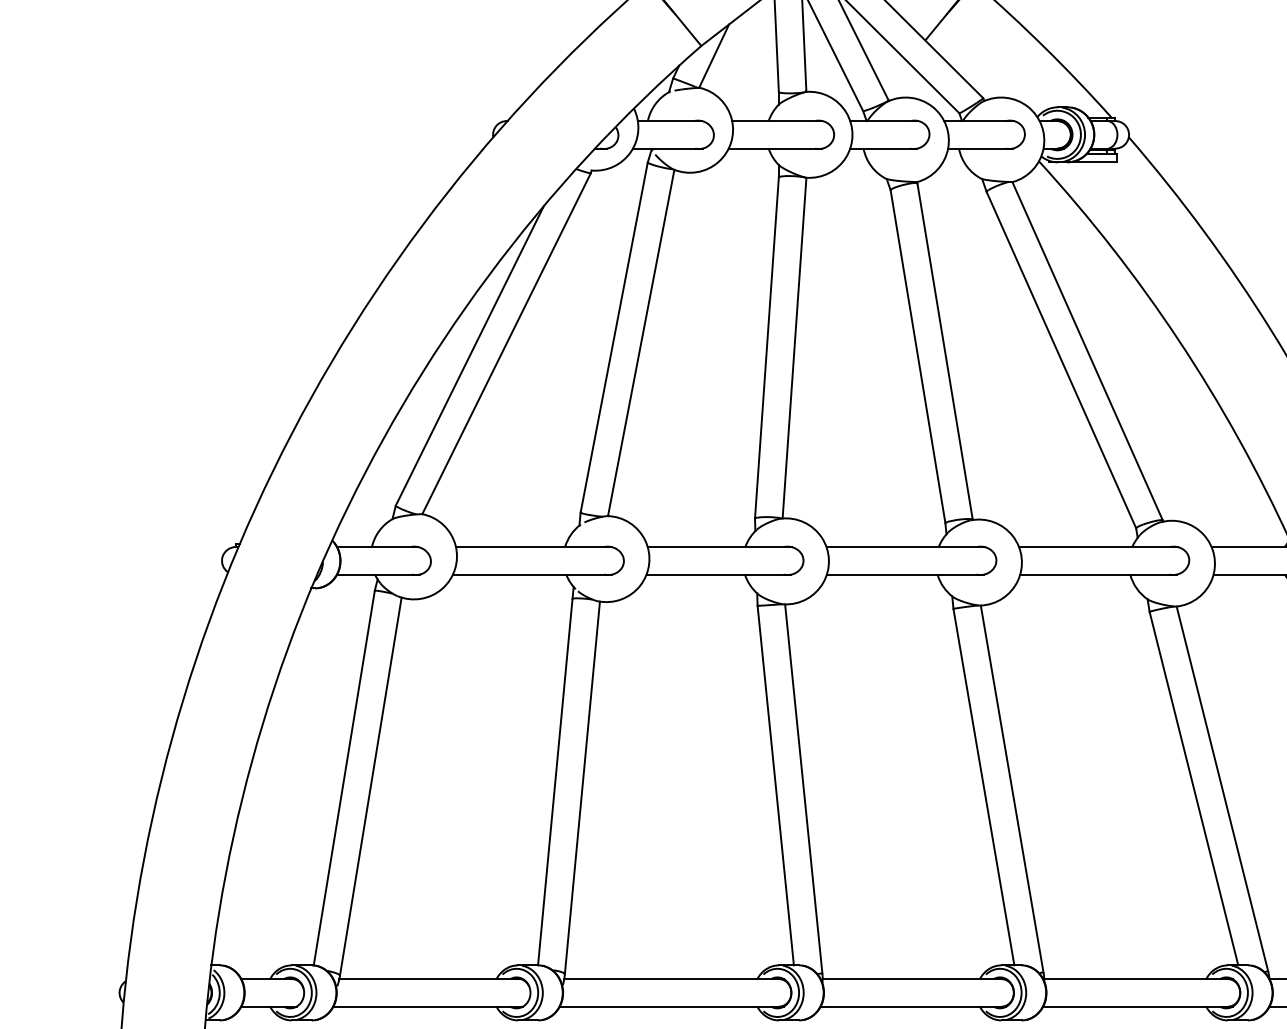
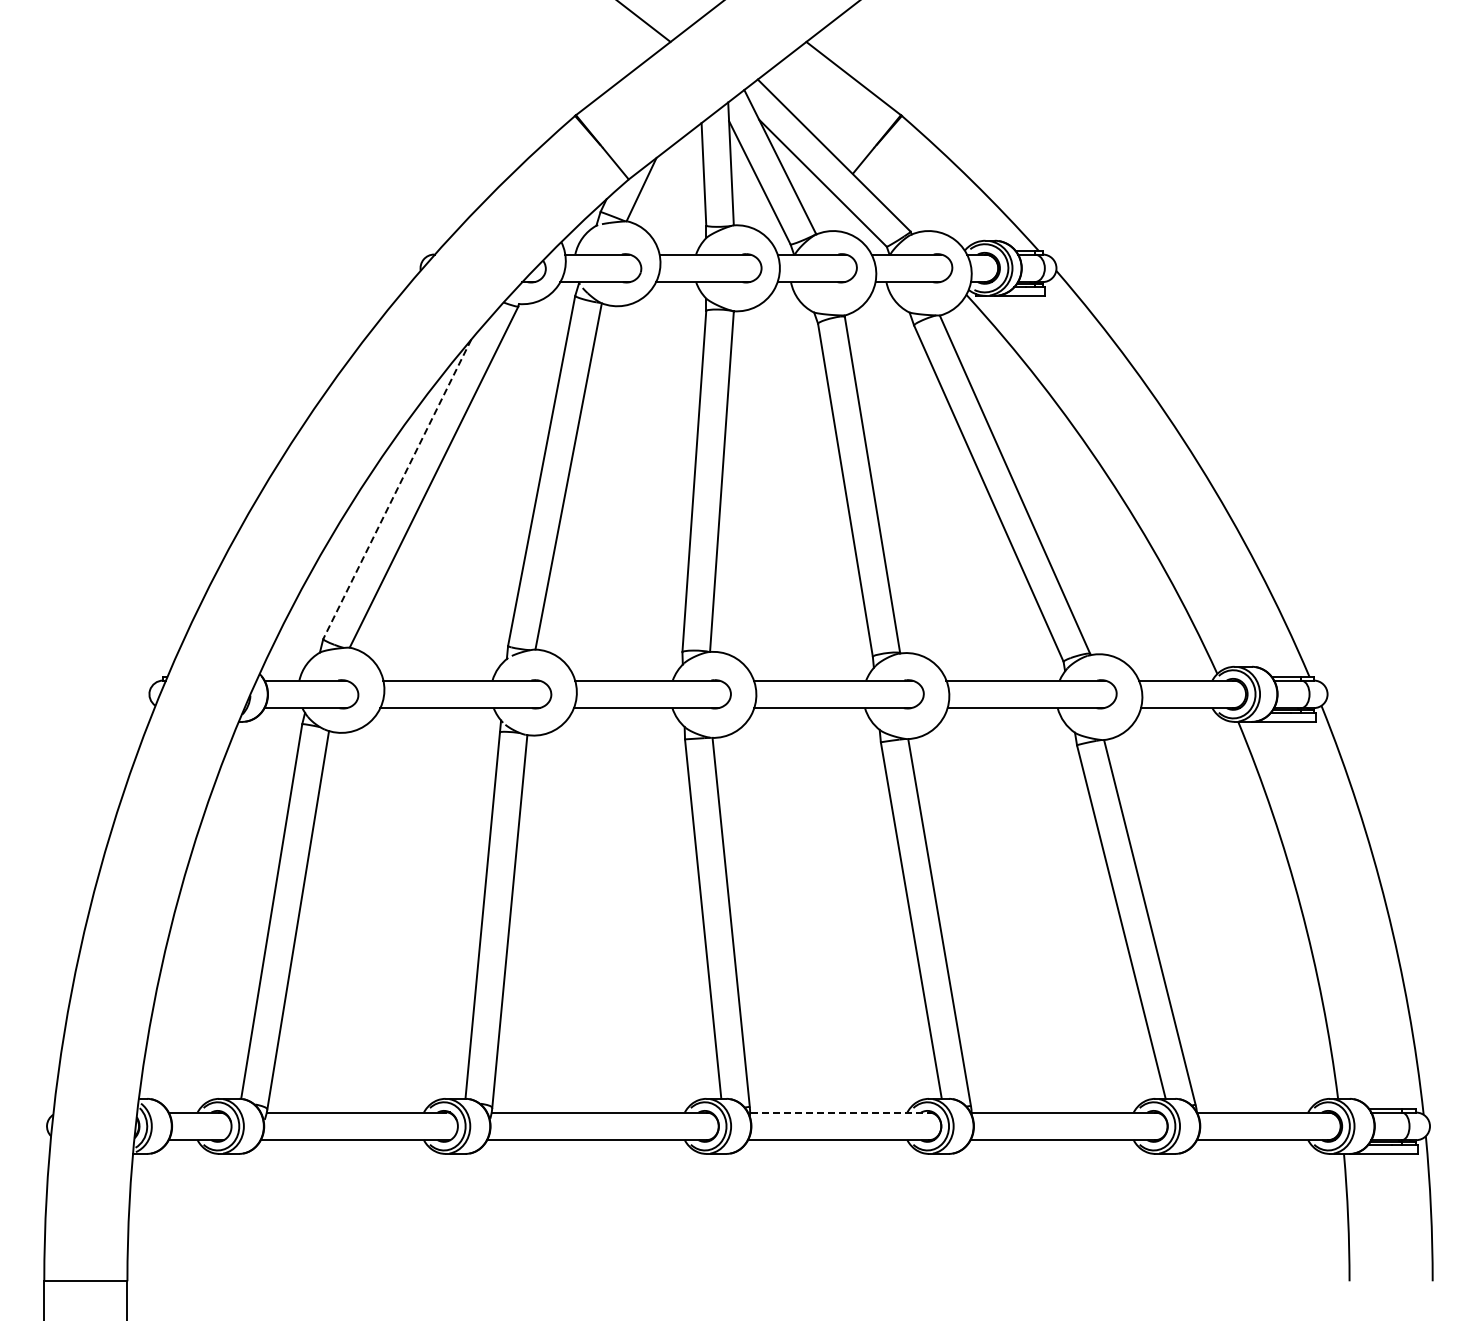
line: (470, 356) -> (397, 489), solid -> dashed
line: (914, 979) -> (841, 1112), solid -> dashed

